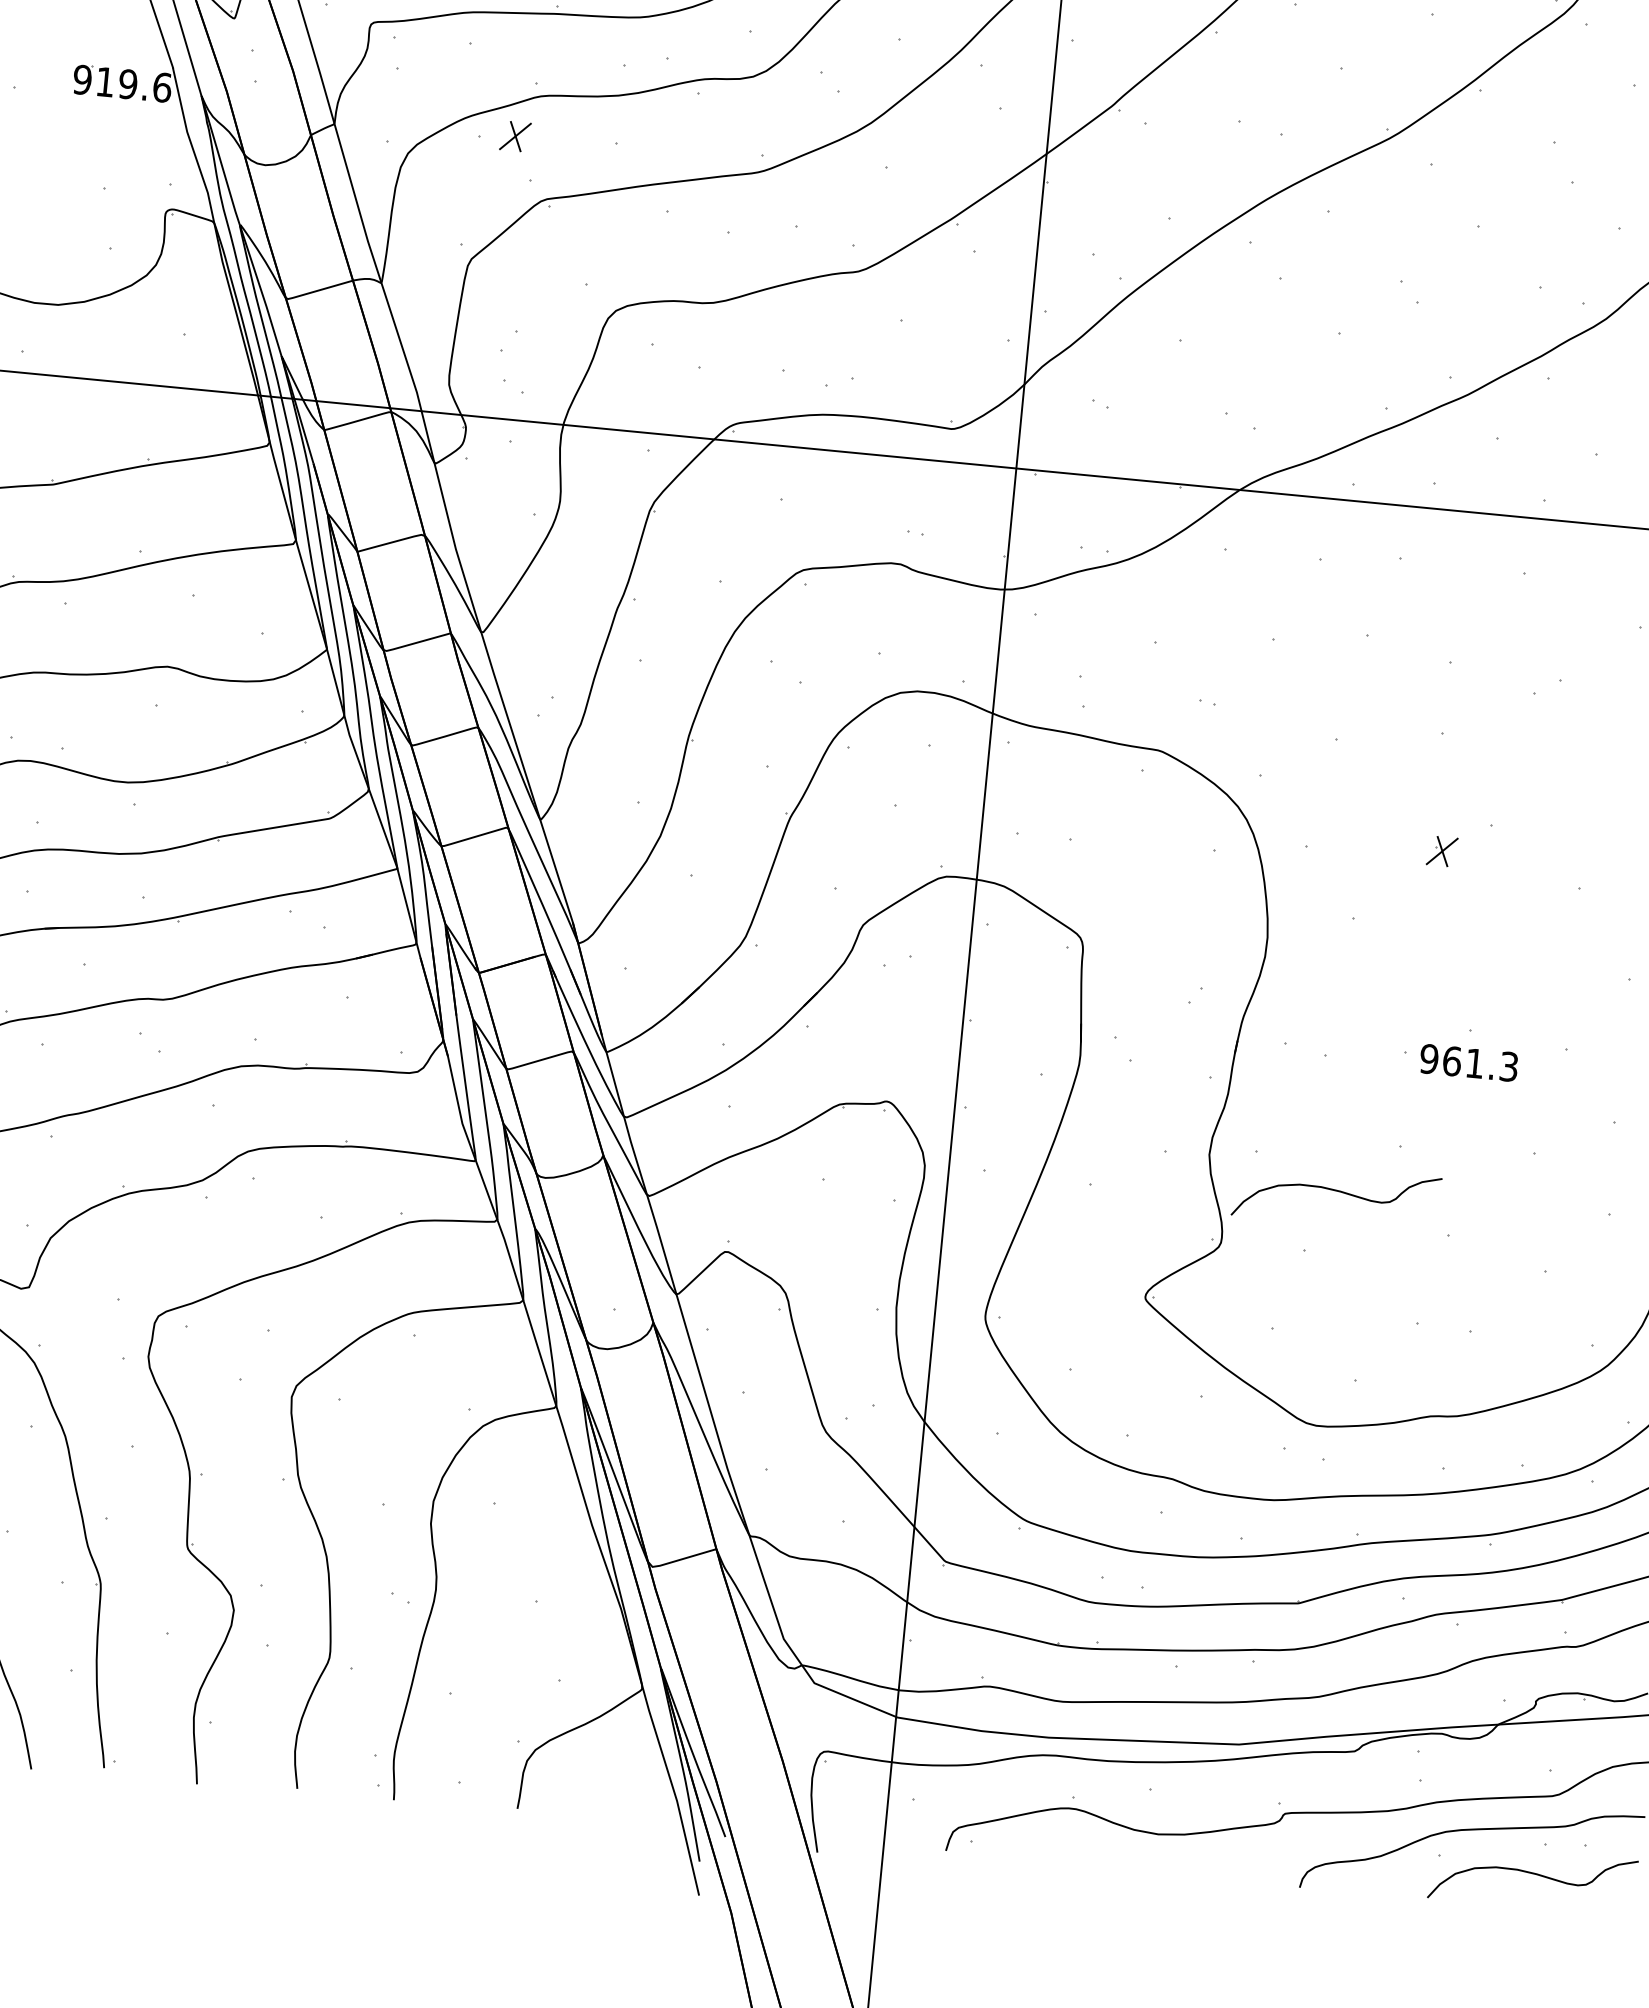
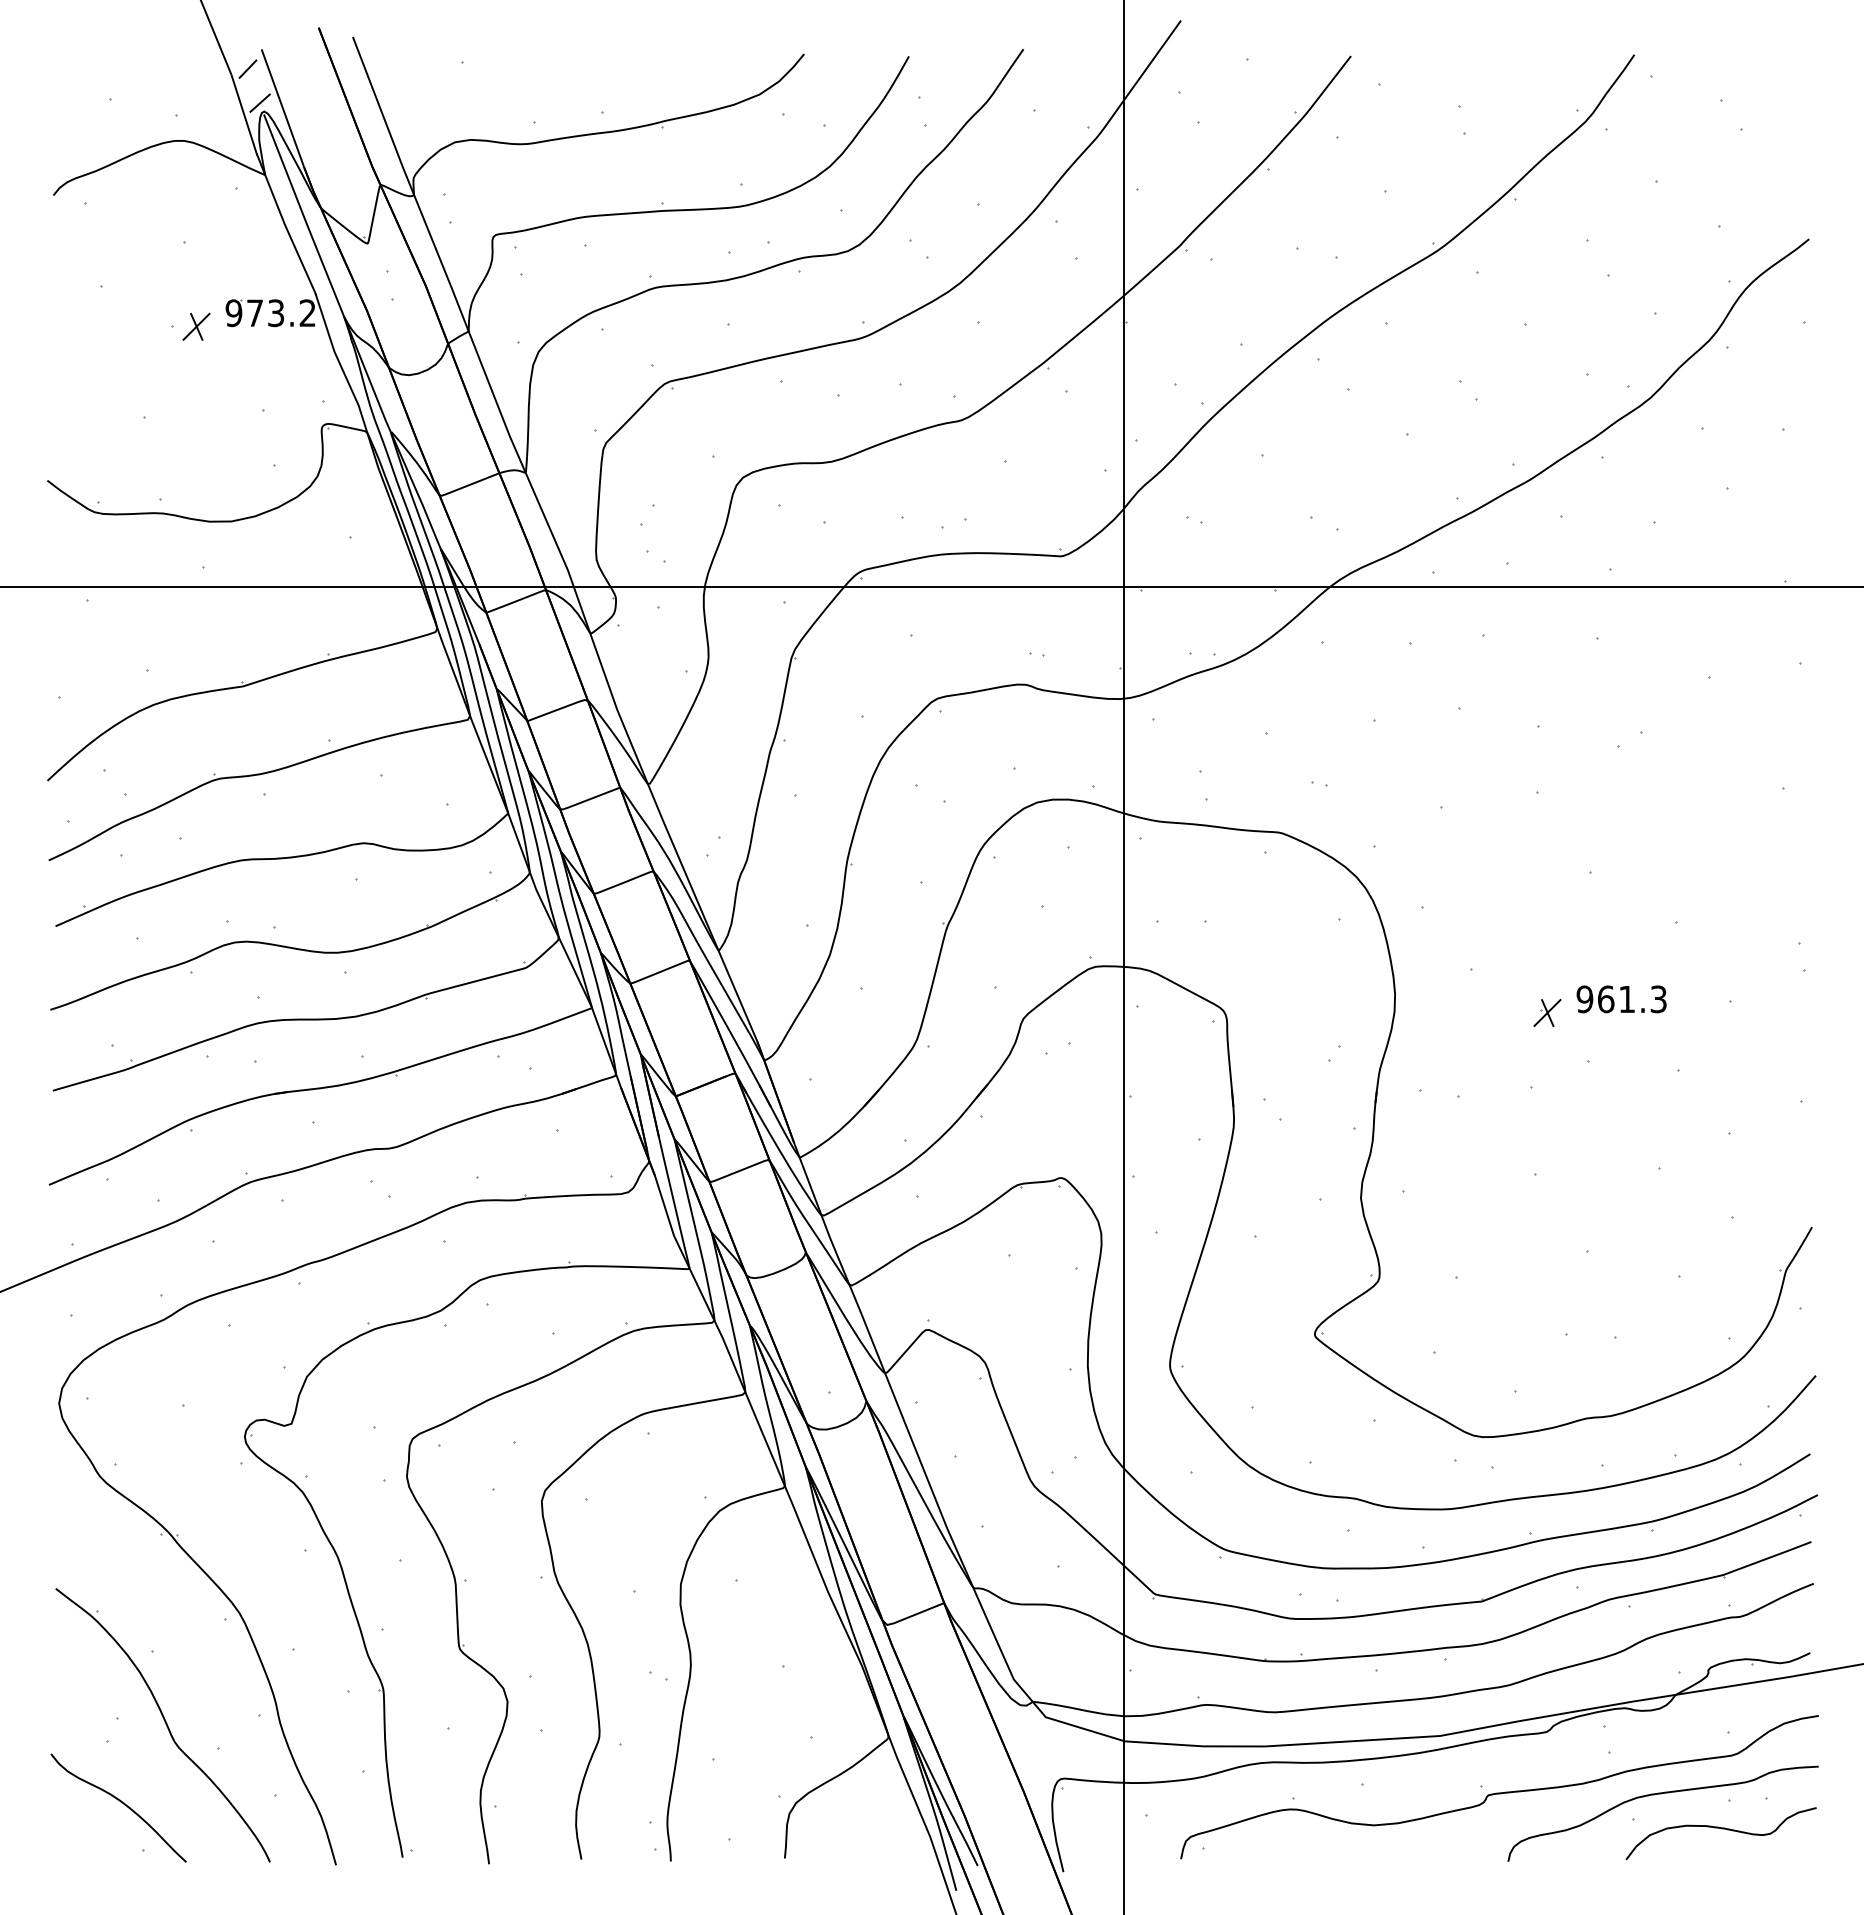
text: (133, 85) -> (281, 313), 919.6 -> 973.2
part: (515, 136) -> (196, 326), moved
part: (1442, 850) -> (1547, 1012), moved
part: (1468, 1063) -> (1621, 999), moved
curve: (1337, 1192) -> (1481, 1221), removed

